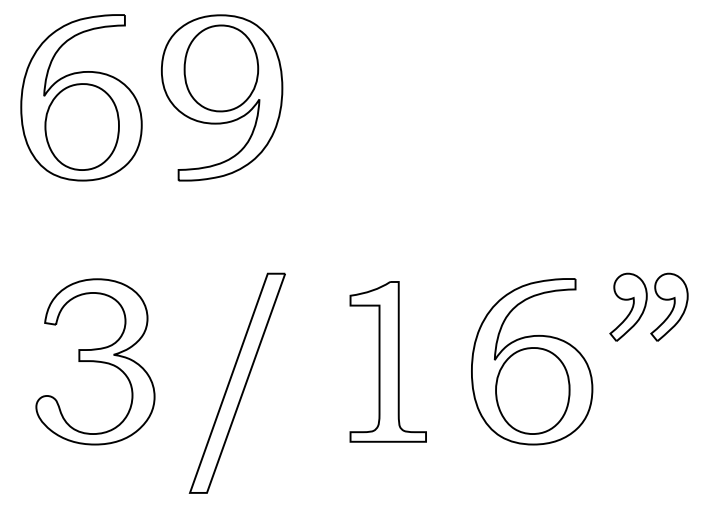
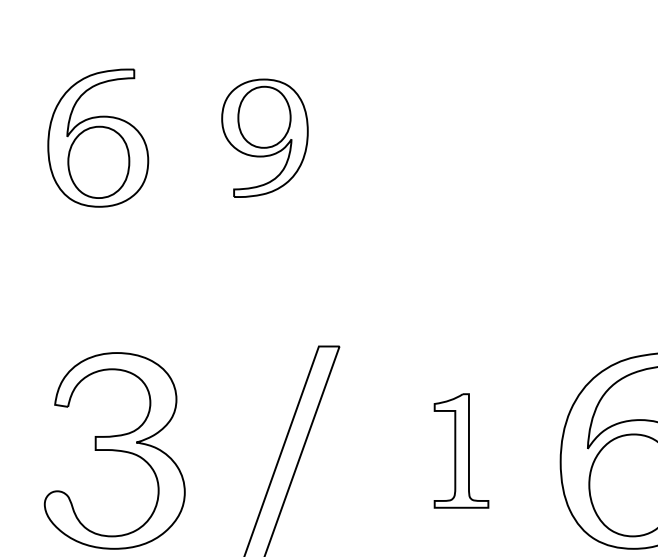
part: (81, 97) -> (98, 137), size x0.7
part: (222, 97) -> (265, 137), size x0.6
part: (387, 361) -> (460, 450), size x0.6

